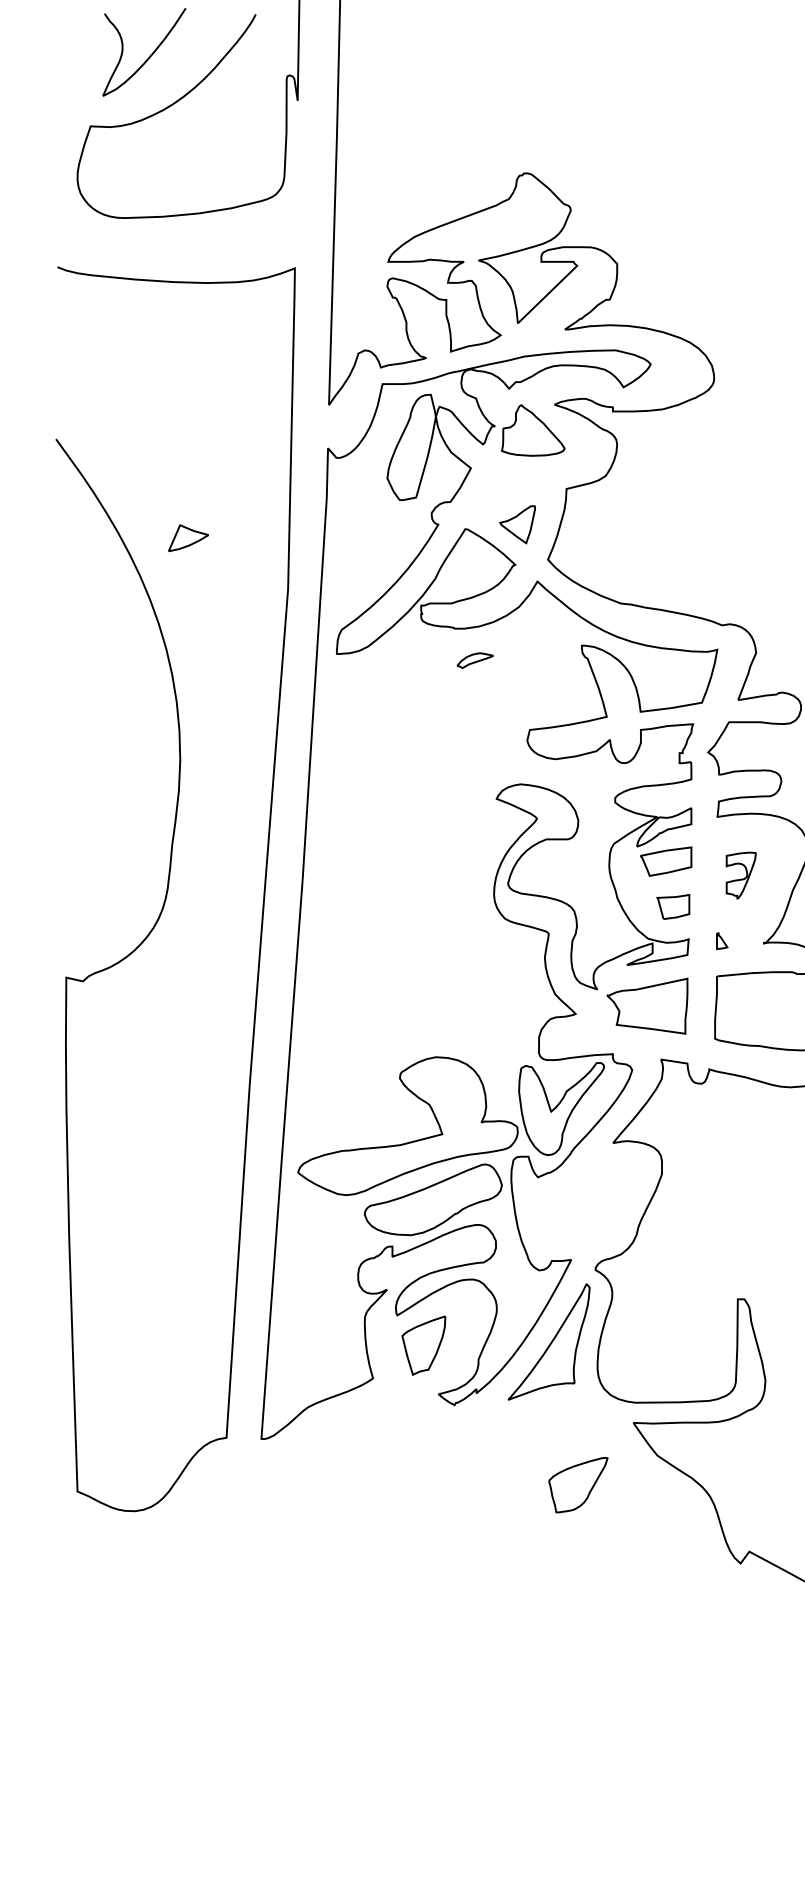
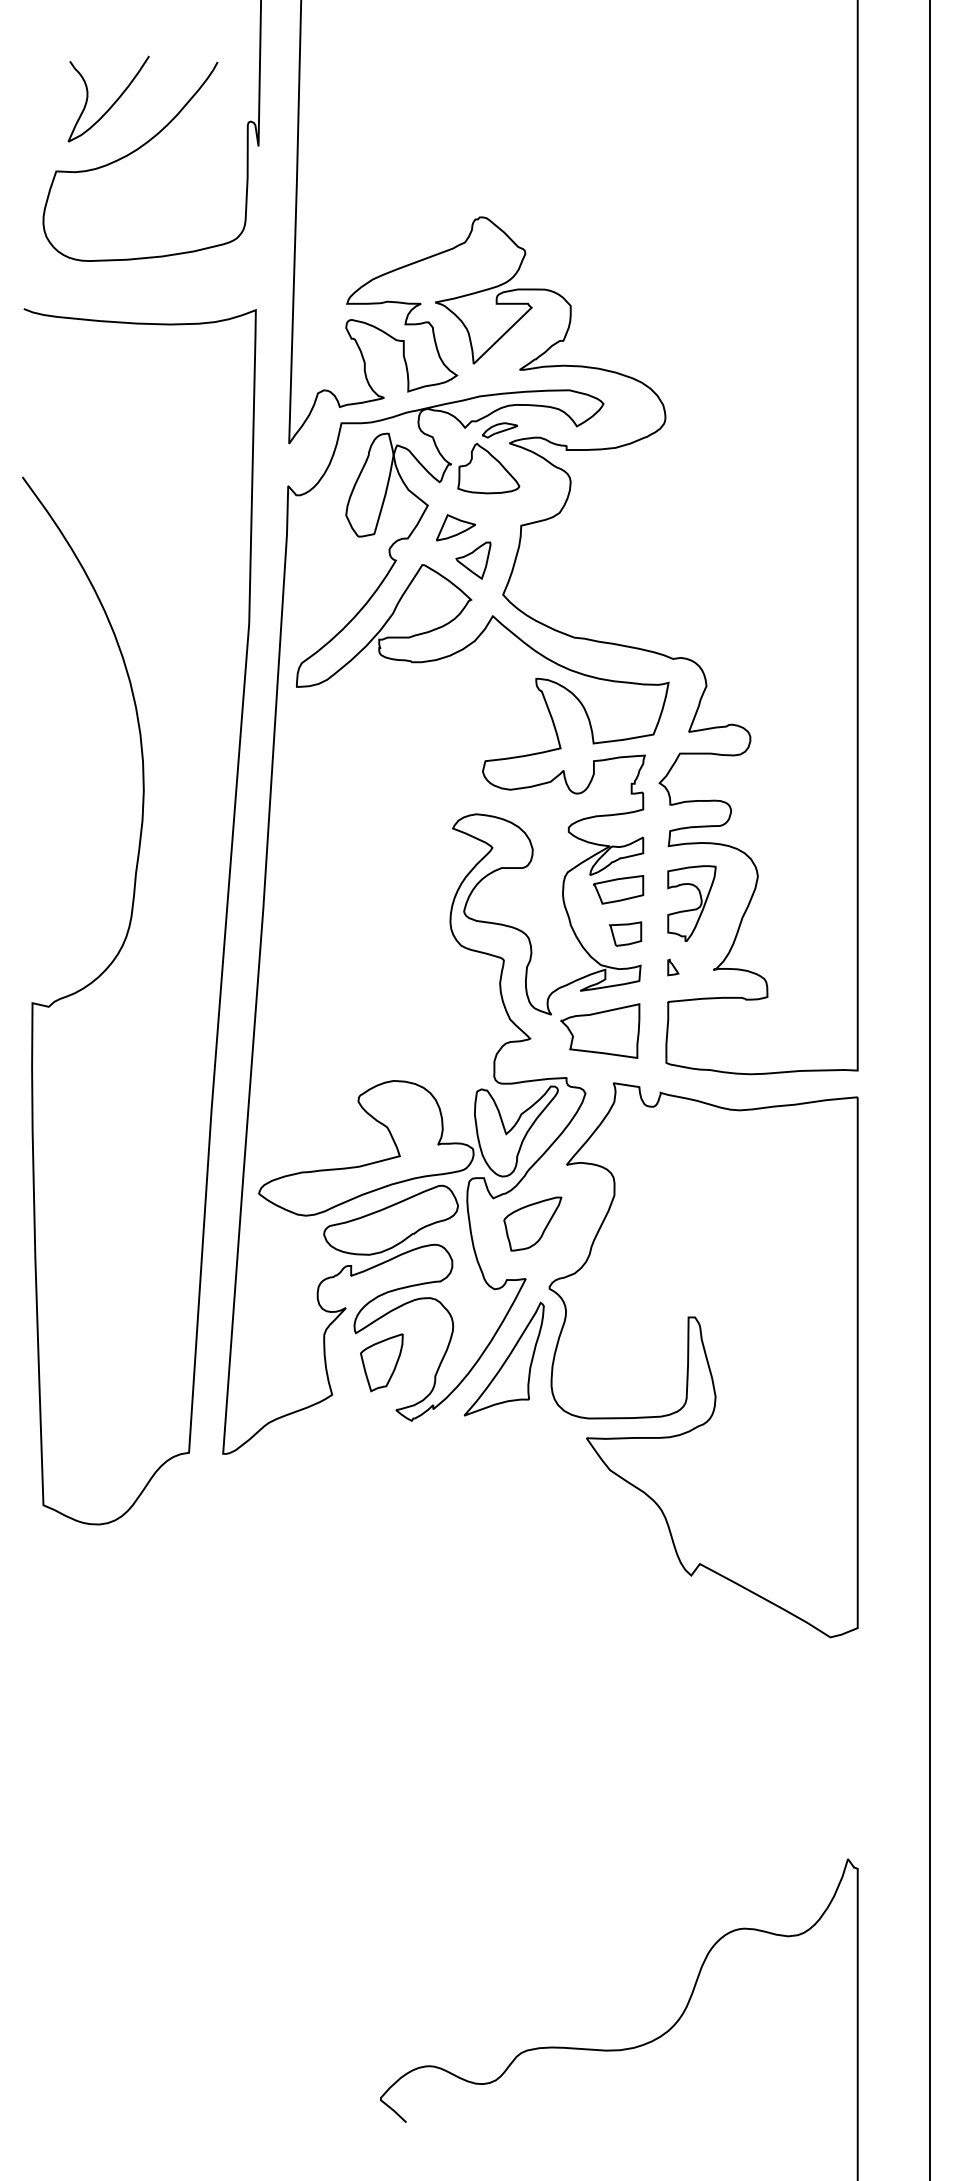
part: (188, 537) -> (455, 527), moved
part: (474, 660) -> (499, 430), moved
part: (740, 875) -> (691, 903), size x1.67
part: (578, 1484) -> (532, 1223), moved

